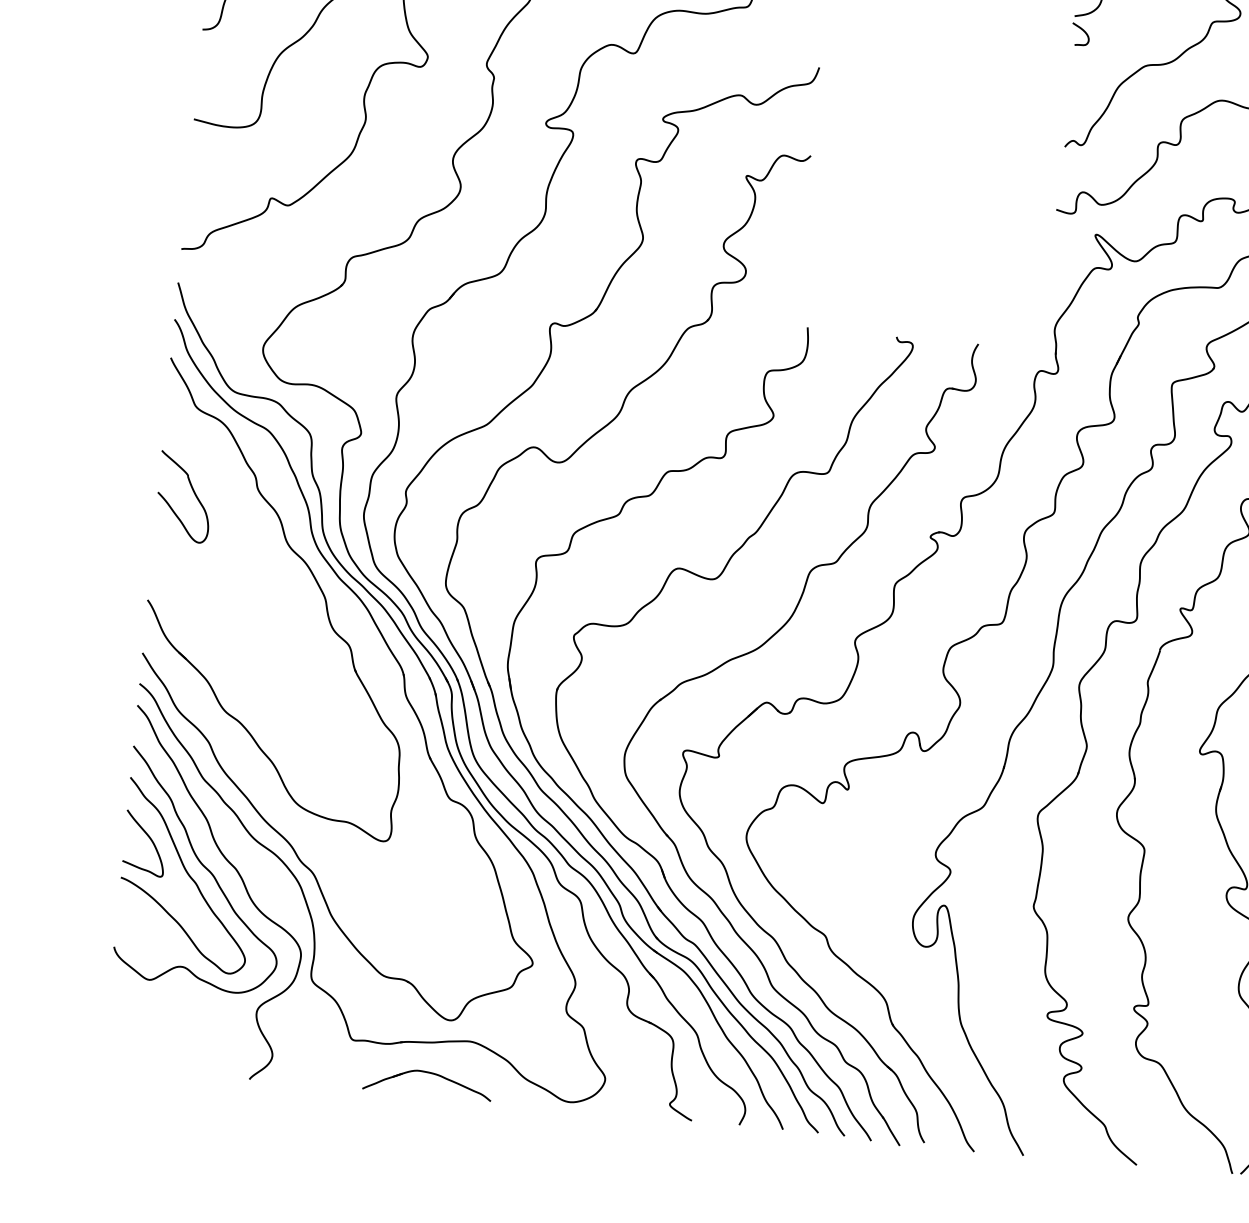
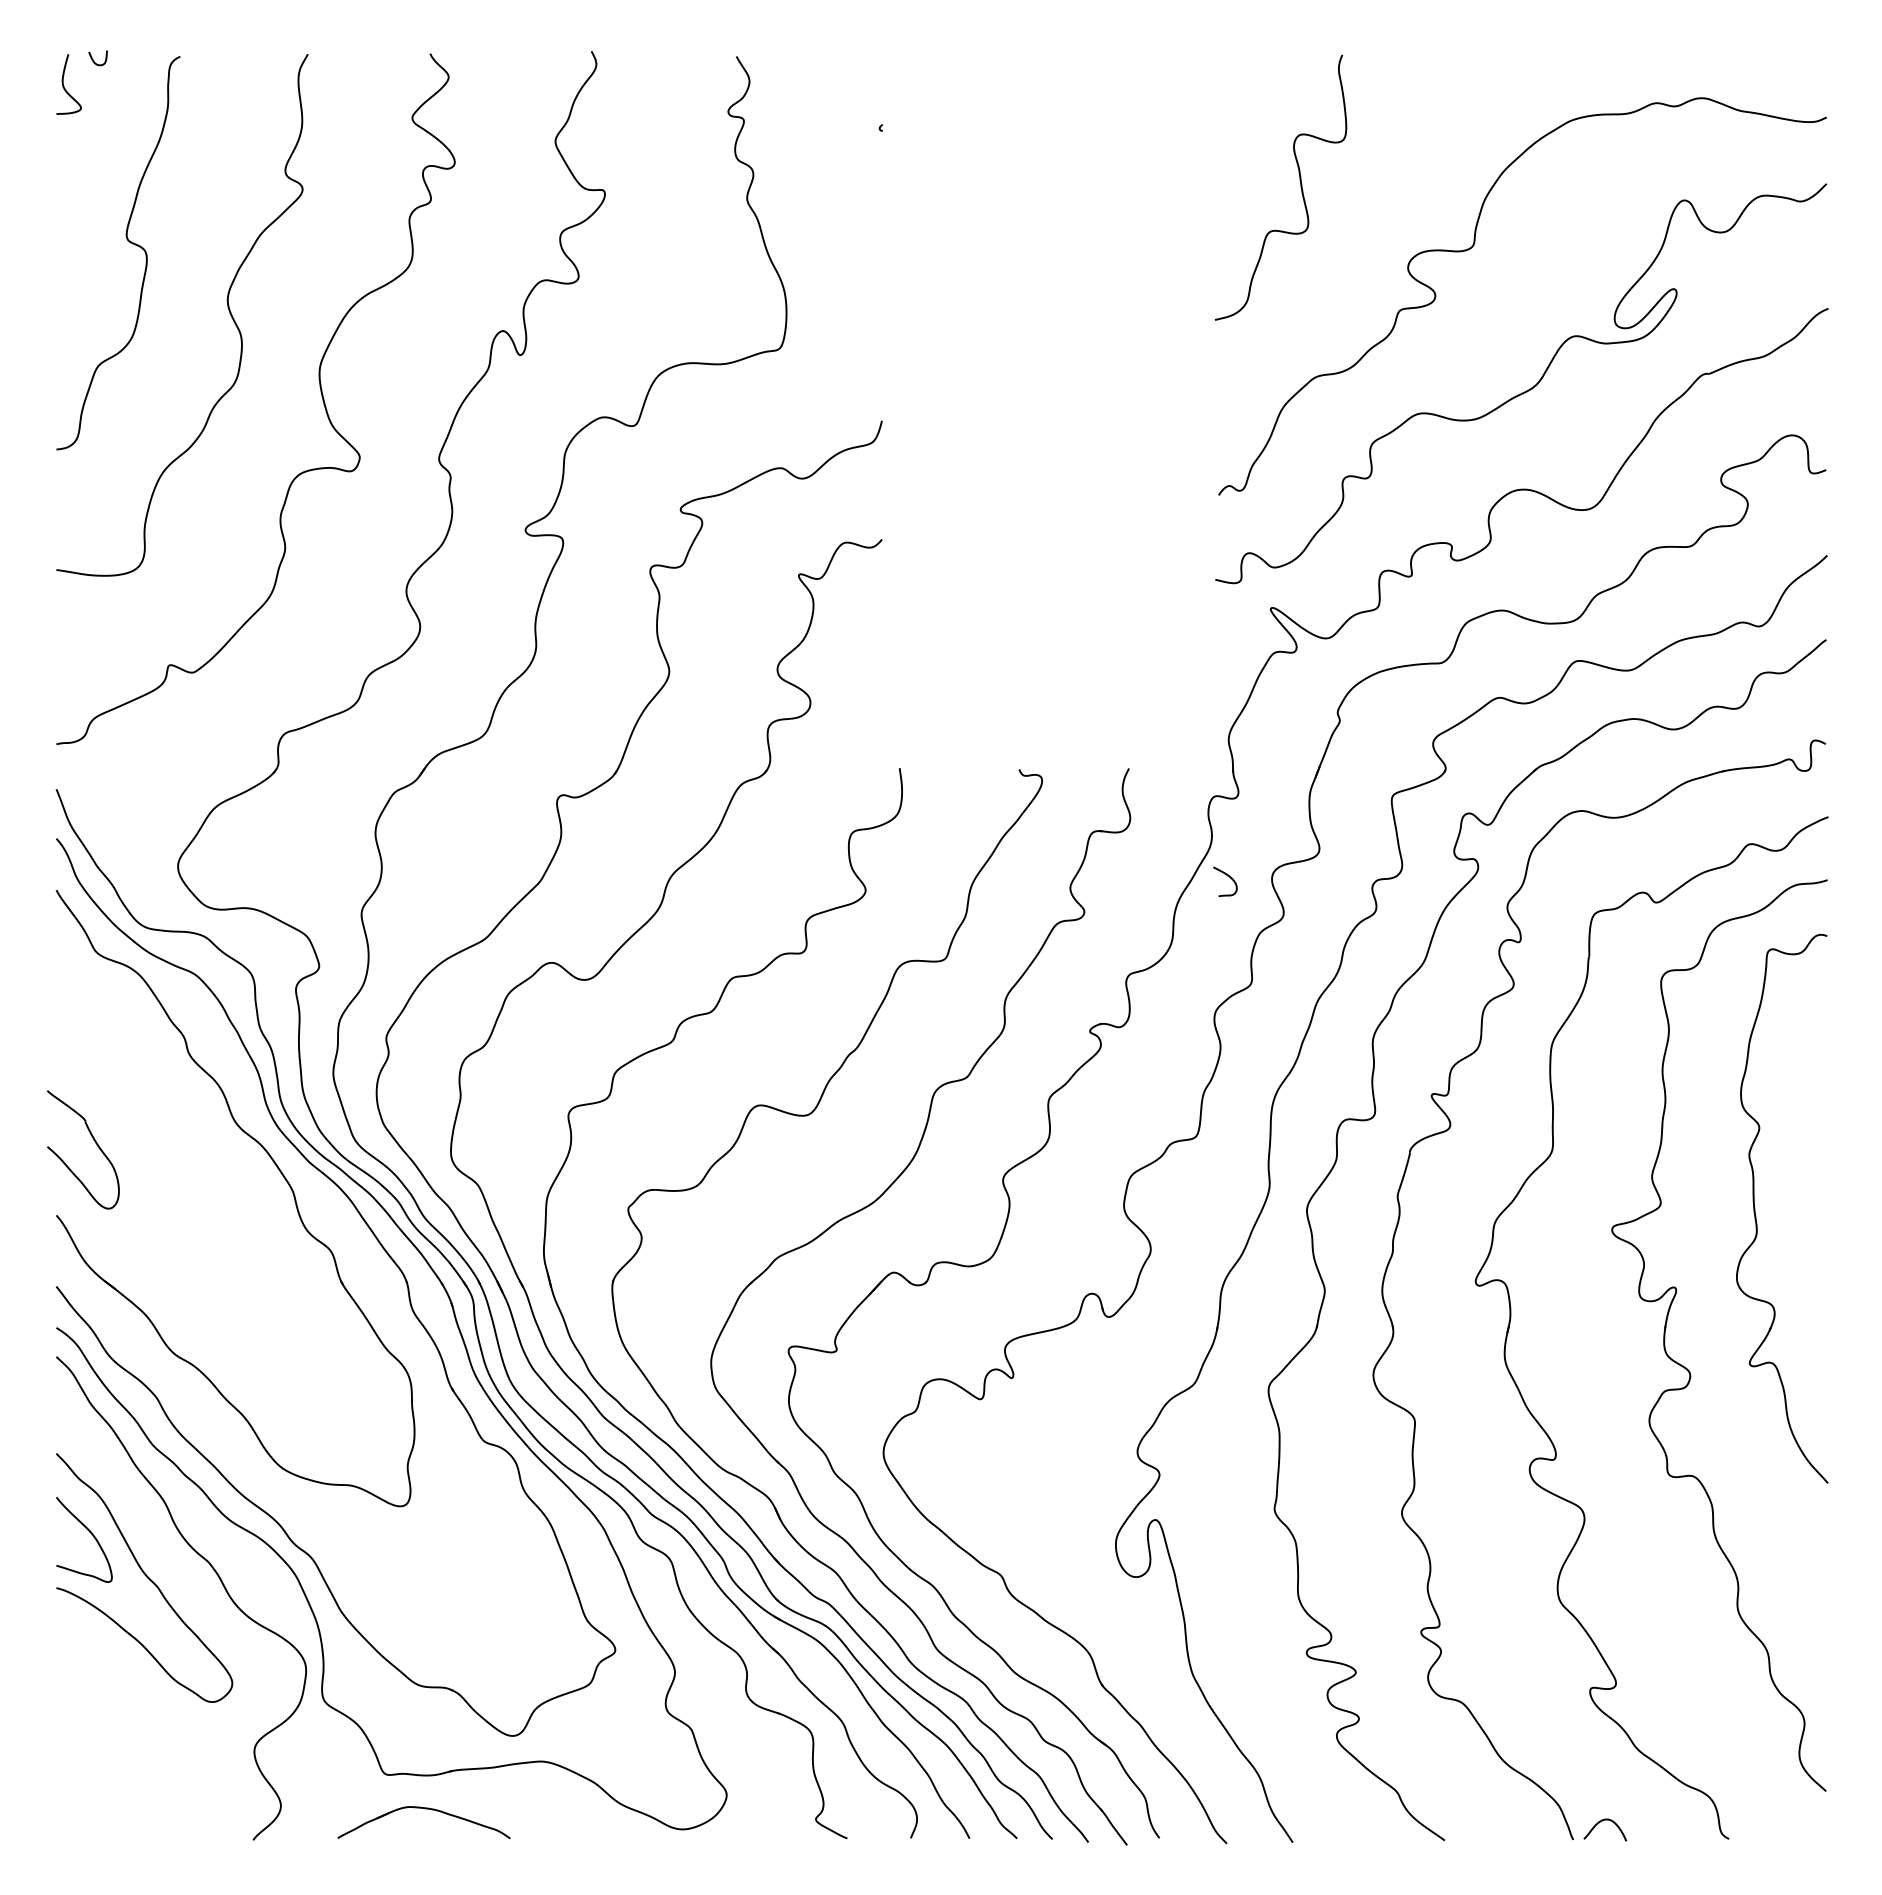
curve: (1082, 30) -> (1227, 876), moved
part: (193, 493) -> (95, 1143), moved
curve: (205, 868) -> (168, 1565), removed
part: (429, 1073) -> (425, 1809), moved

